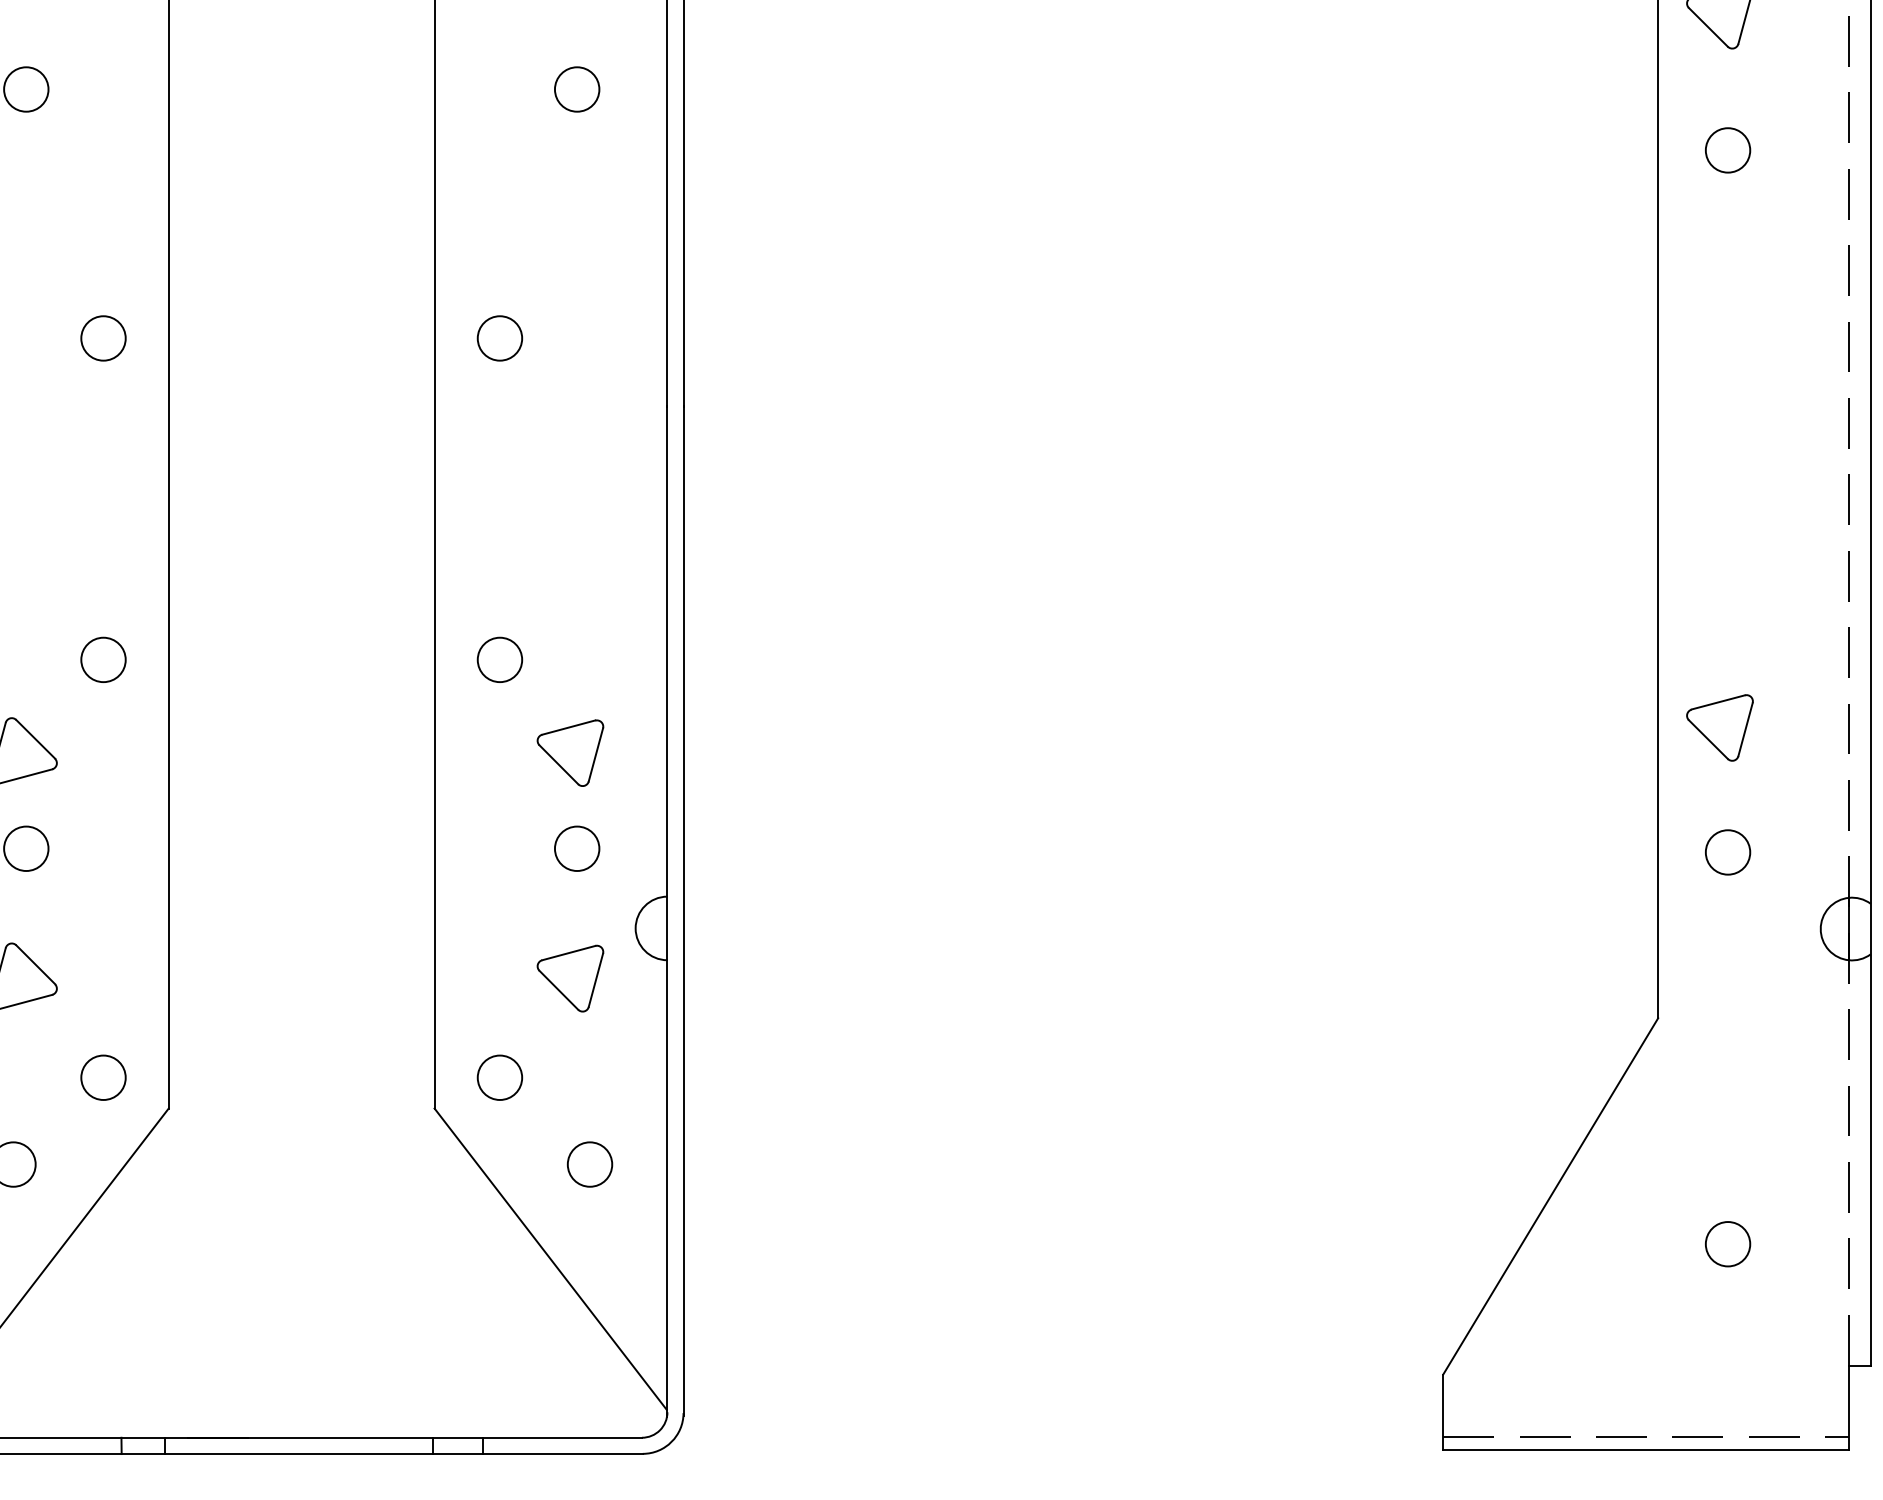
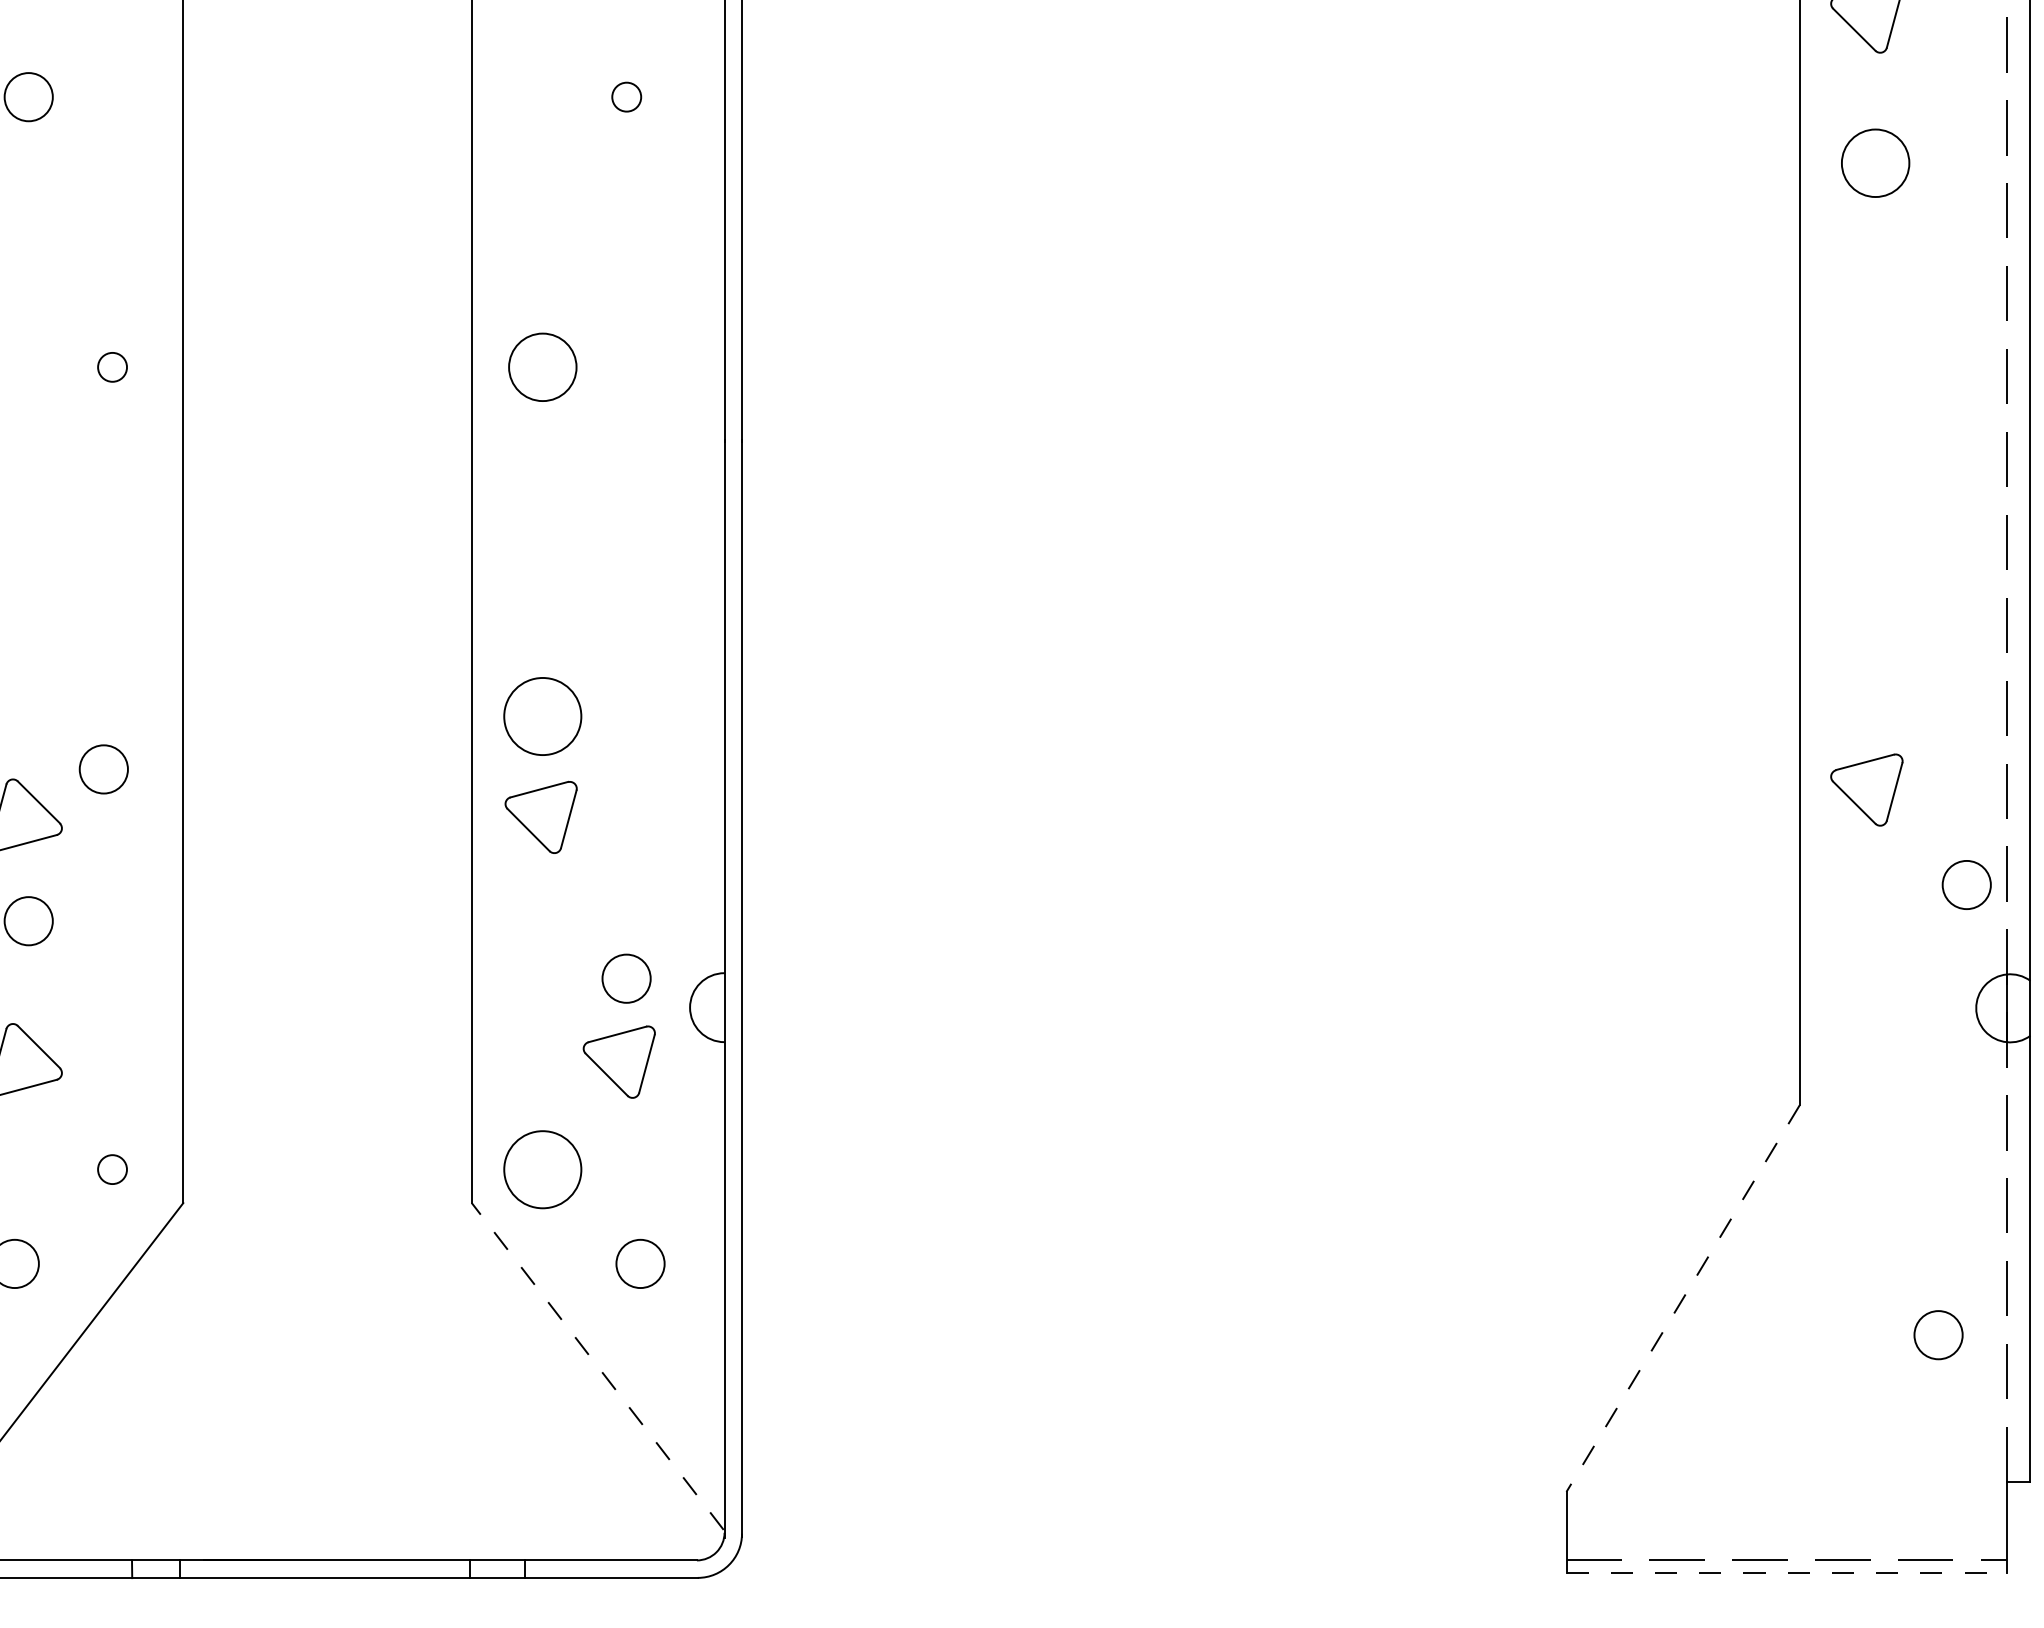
circle: (577, 89) -> (626, 97), size x0.6
circle: (1727, 150) -> (1875, 163), size x1.4
circle: (103, 338) -> (112, 367), size x0.6
circle: (499, 338) -> (542, 367), size x1.4
circle: (103, 659) -> (103, 768), moved
circle: (499, 659) -> (542, 715), size x1.6
part: (570, 752) -> (541, 816), moved
circle: (577, 848) -> (626, 978), moved
circle: (1728, 852) -> (1967, 885), moved
circle: (103, 1077) -> (112, 1169), size x0.6
circle: (499, 1077) -> (542, 1169), size x1.6
line: (1550, 1196) -> (1682, 1298), solid -> dashed
circle: (1728, 1244) -> (1939, 1335), moved
line: (550, 1258) -> (597, 1365), solid -> dashed
line: (1646, 1449) -> (1787, 1573), solid -> dashed

